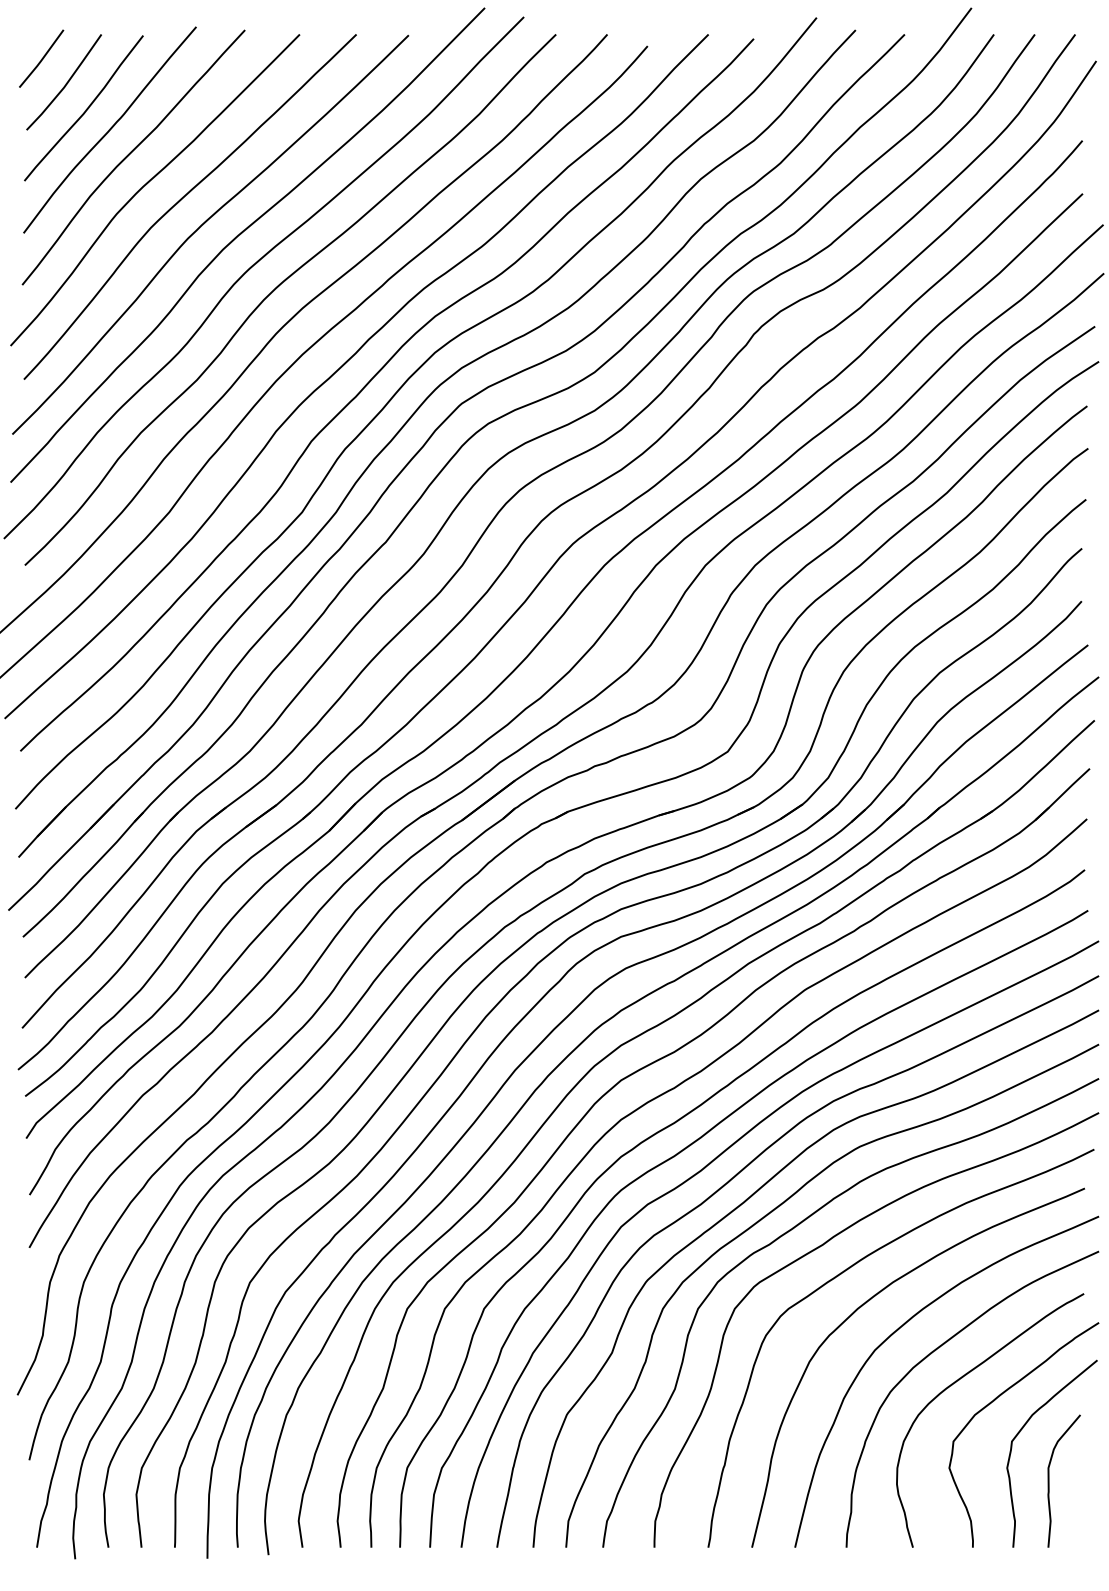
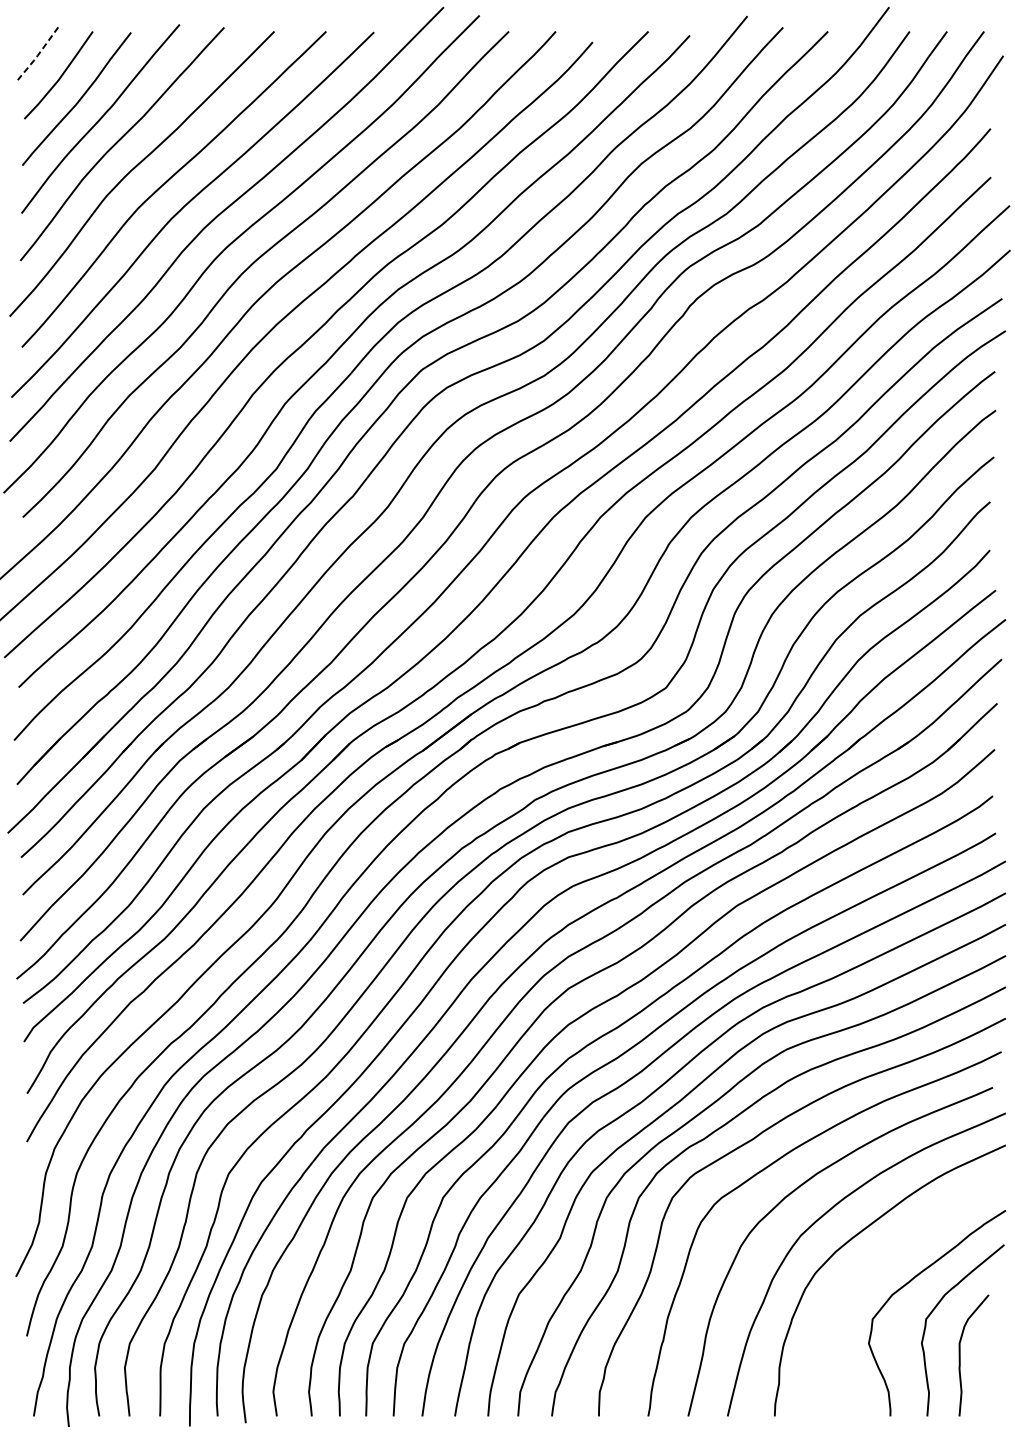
line: (41, 60) -> (38, 55), solid -> dashed
curve: (962, 1378) -> (880, 1261), removed

